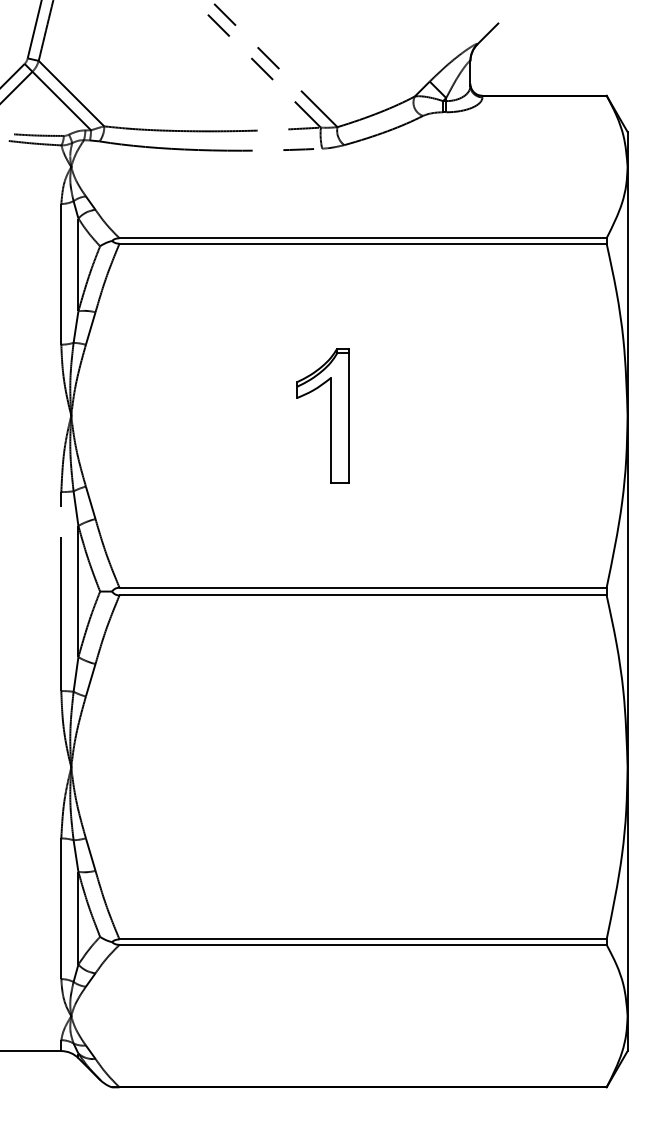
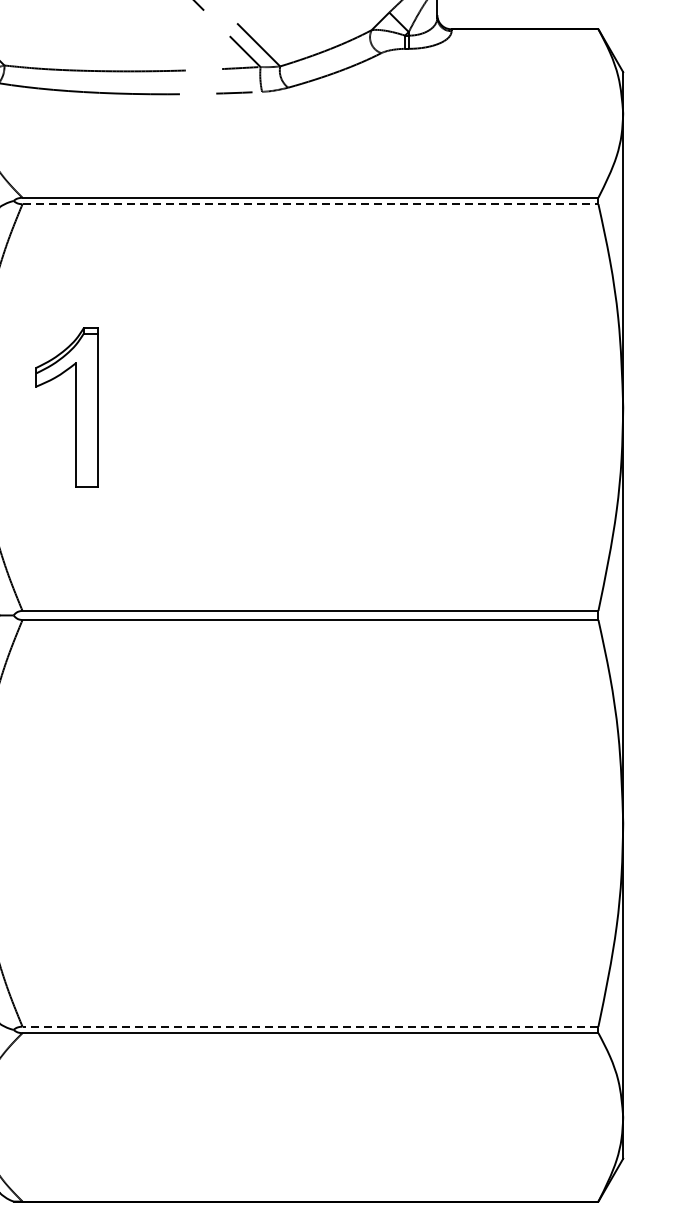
line: (363, 243) -> (310, 203), solid -> dashed
part: (330, 415) -> (75, 407), moved
line: (363, 939) -> (310, 1026), solid -> dashed

